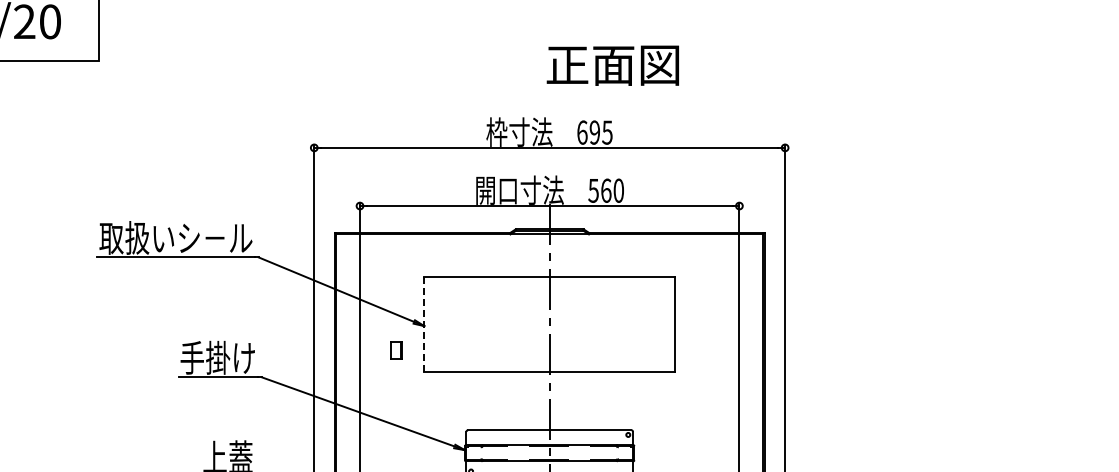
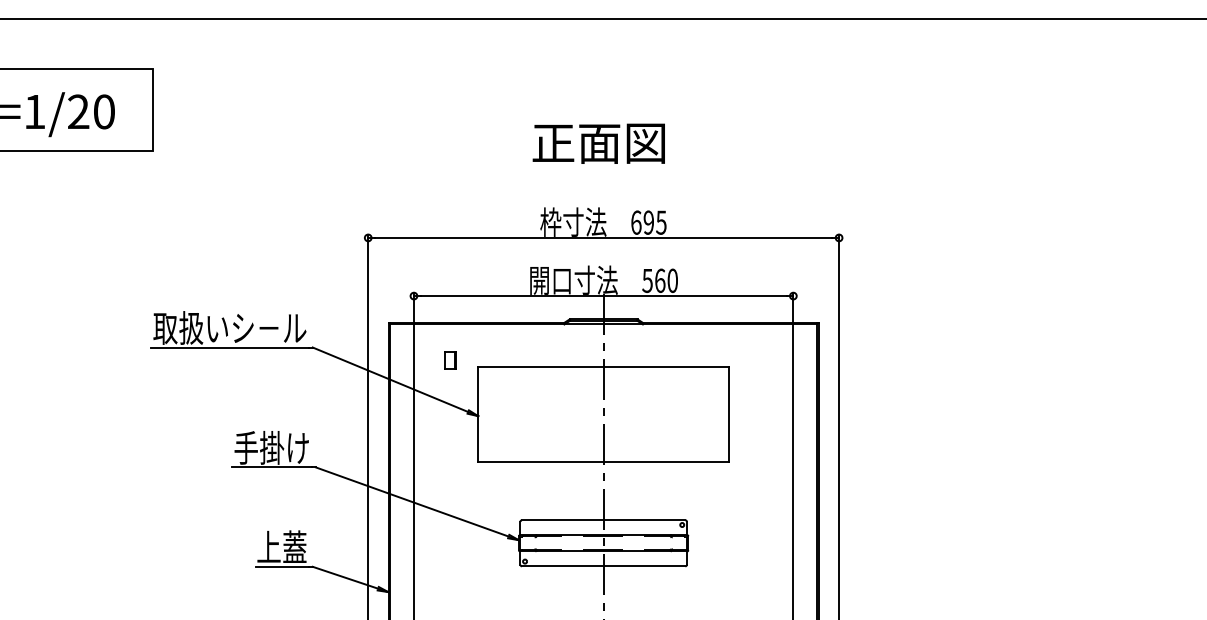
text: (612, 65) -> (598, 143), moved
line: (424, 324) -> (478, 414), dashed -> solid
part: (396, 350) -> (450, 360), moved

